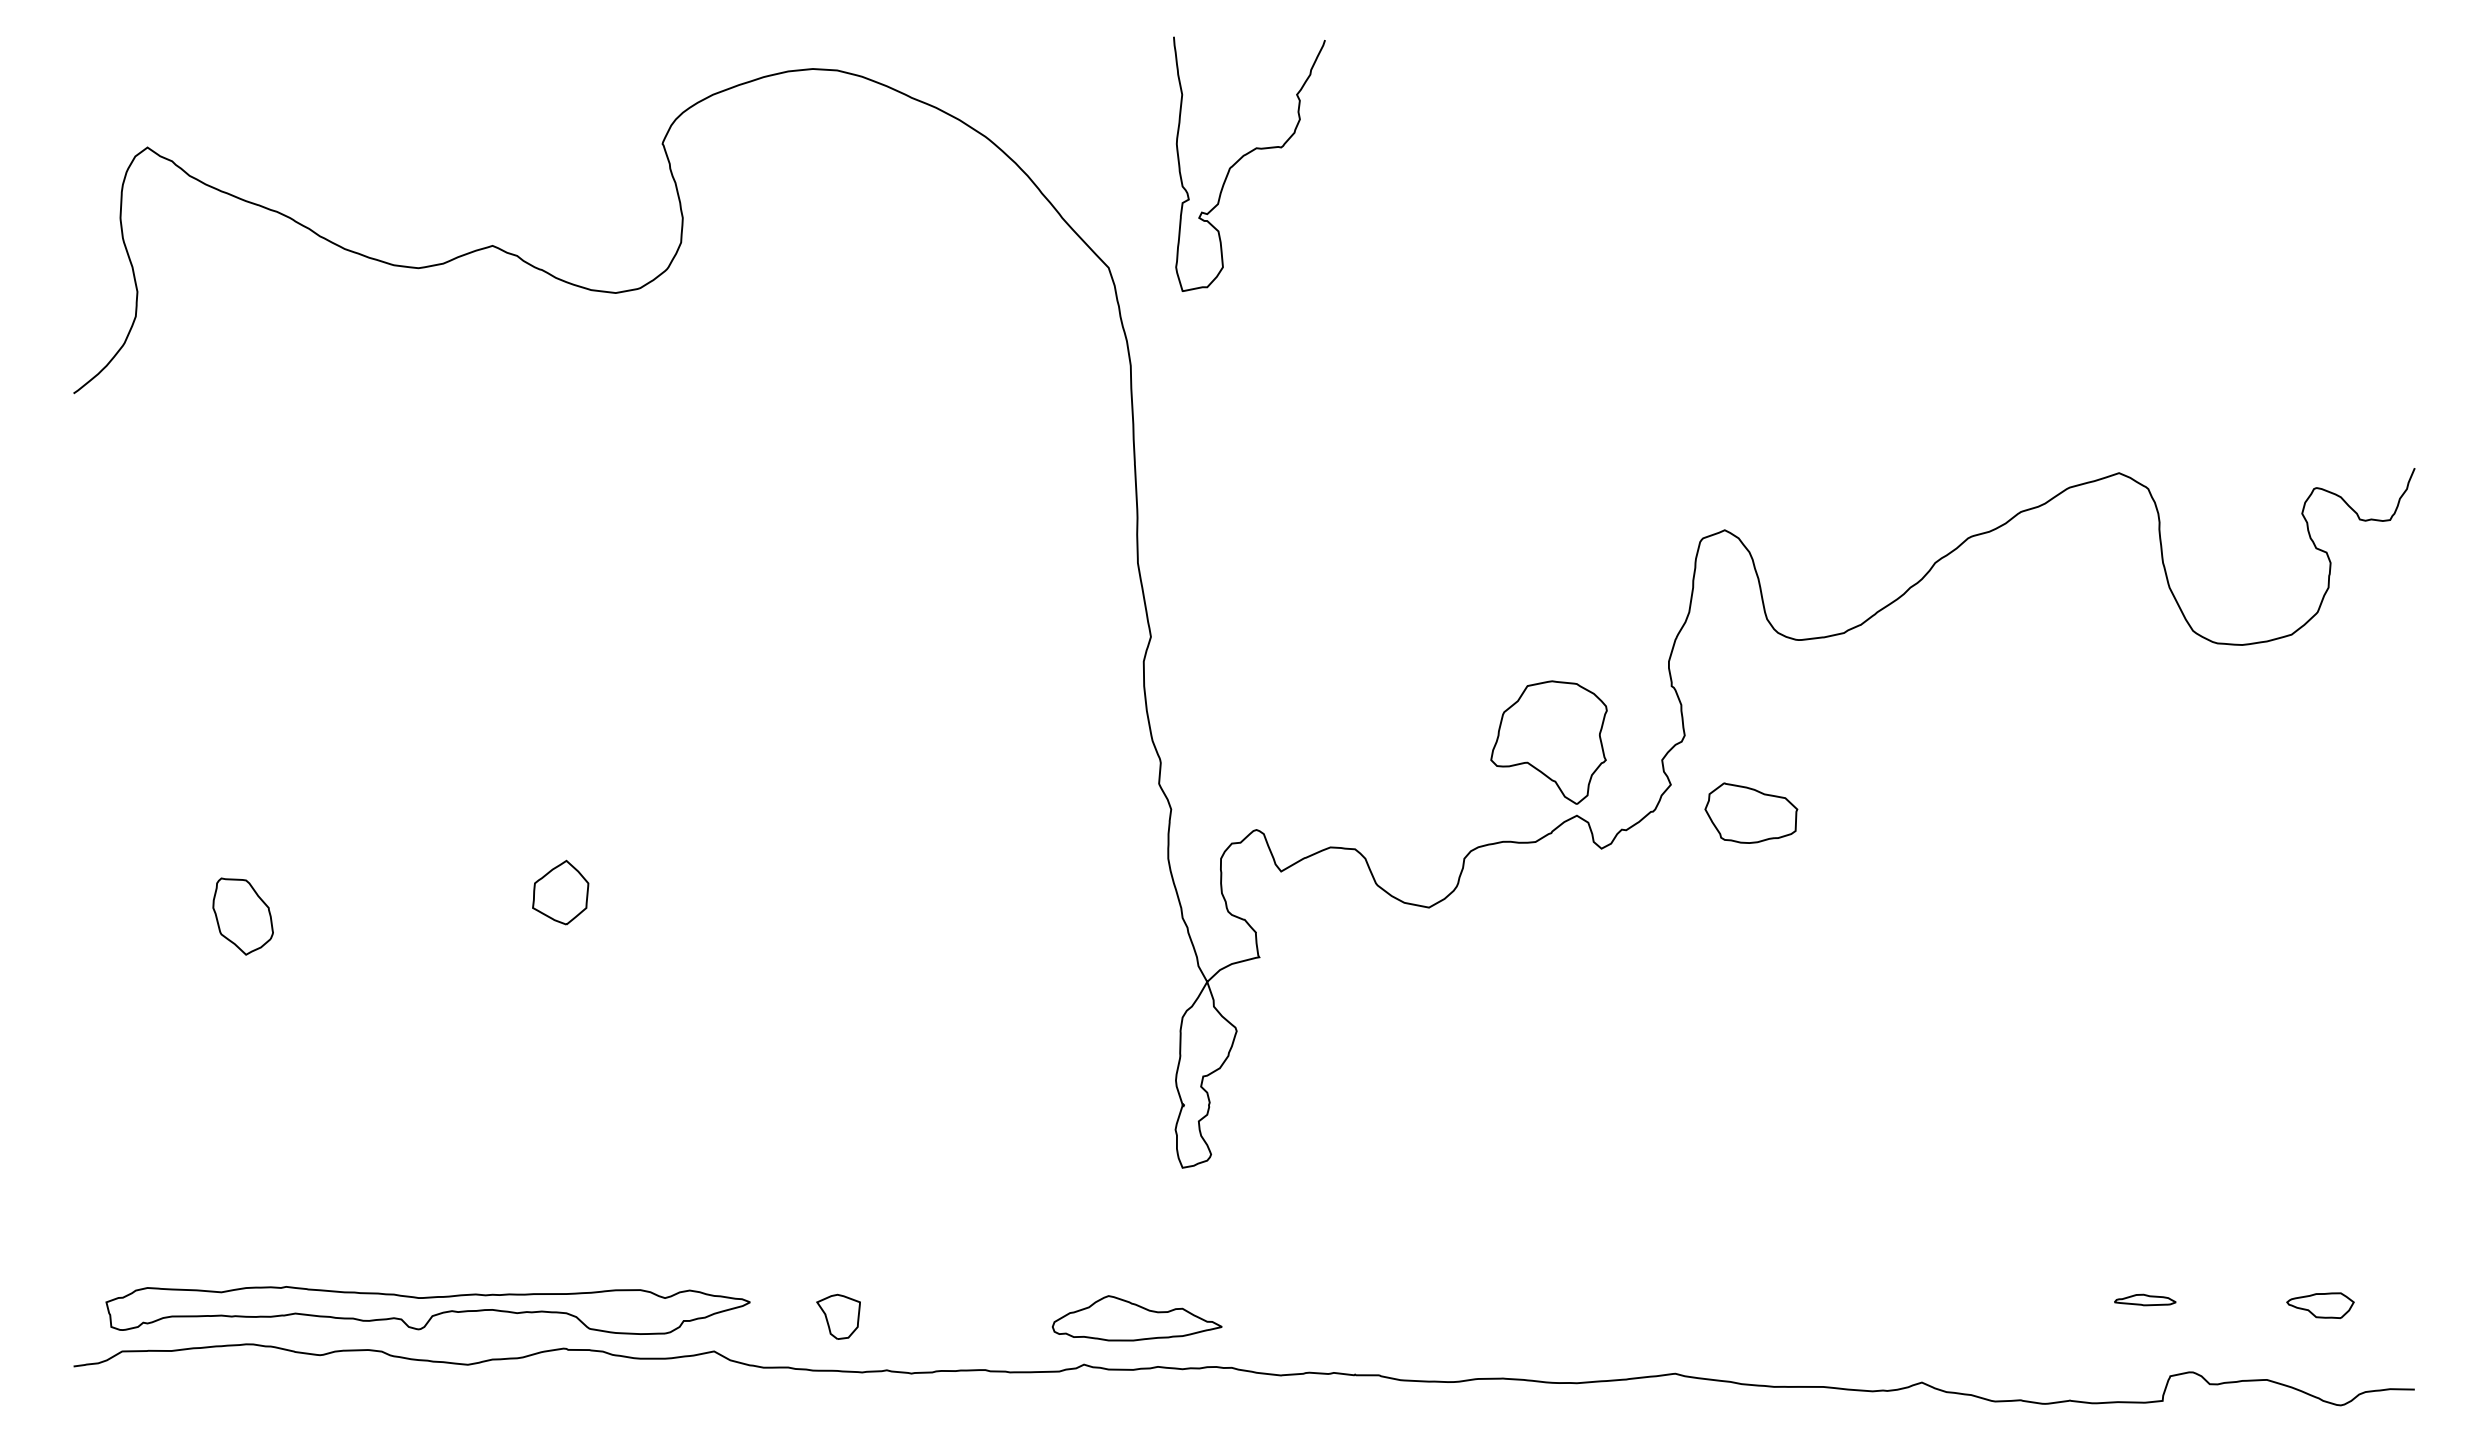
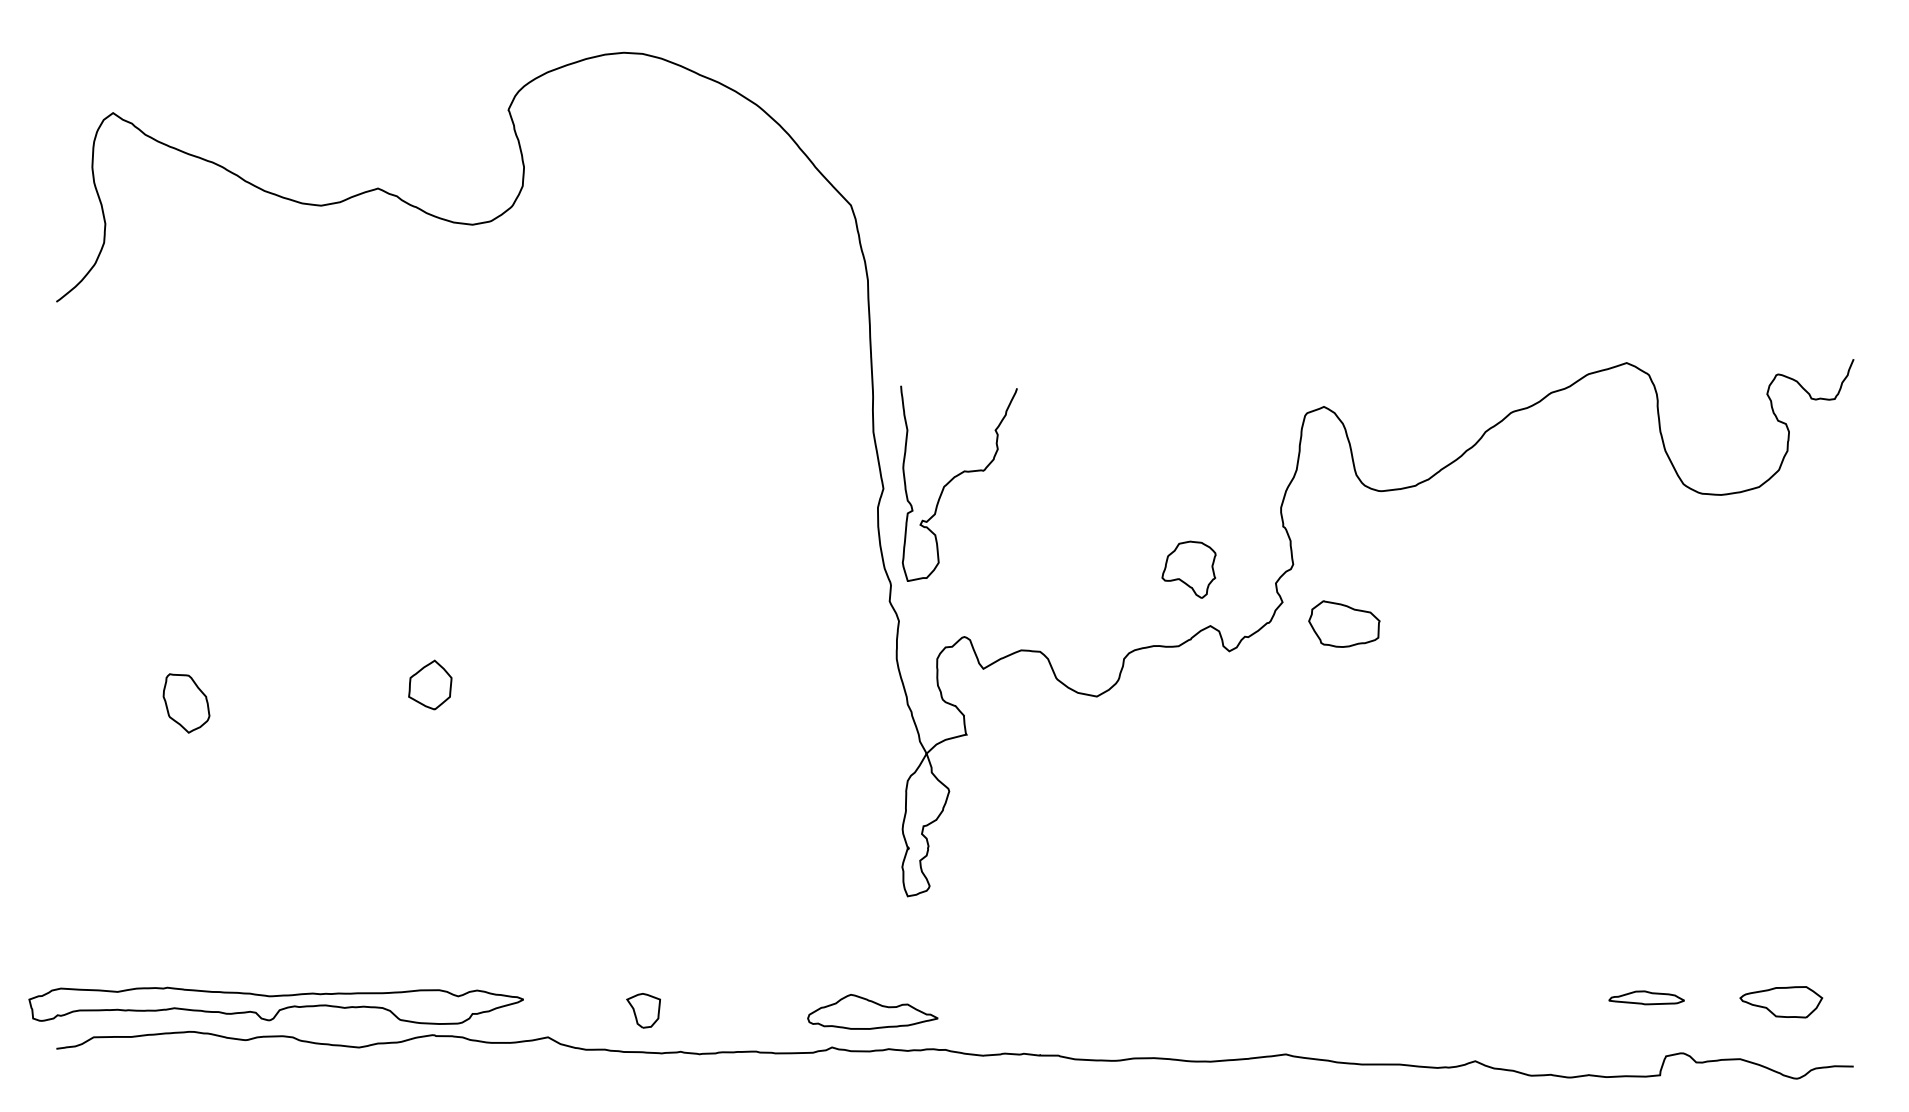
curve: (1243, 157) -> (954, 478), moved
part: (1548, 742) -> (1188, 569), size x0.6
part: (2145, 1299) -> (1646, 997), size x1.6
part: (2320, 1305) -> (1781, 1002), size x1.6
part: (427, 1310) -> (275, 1005), moved

